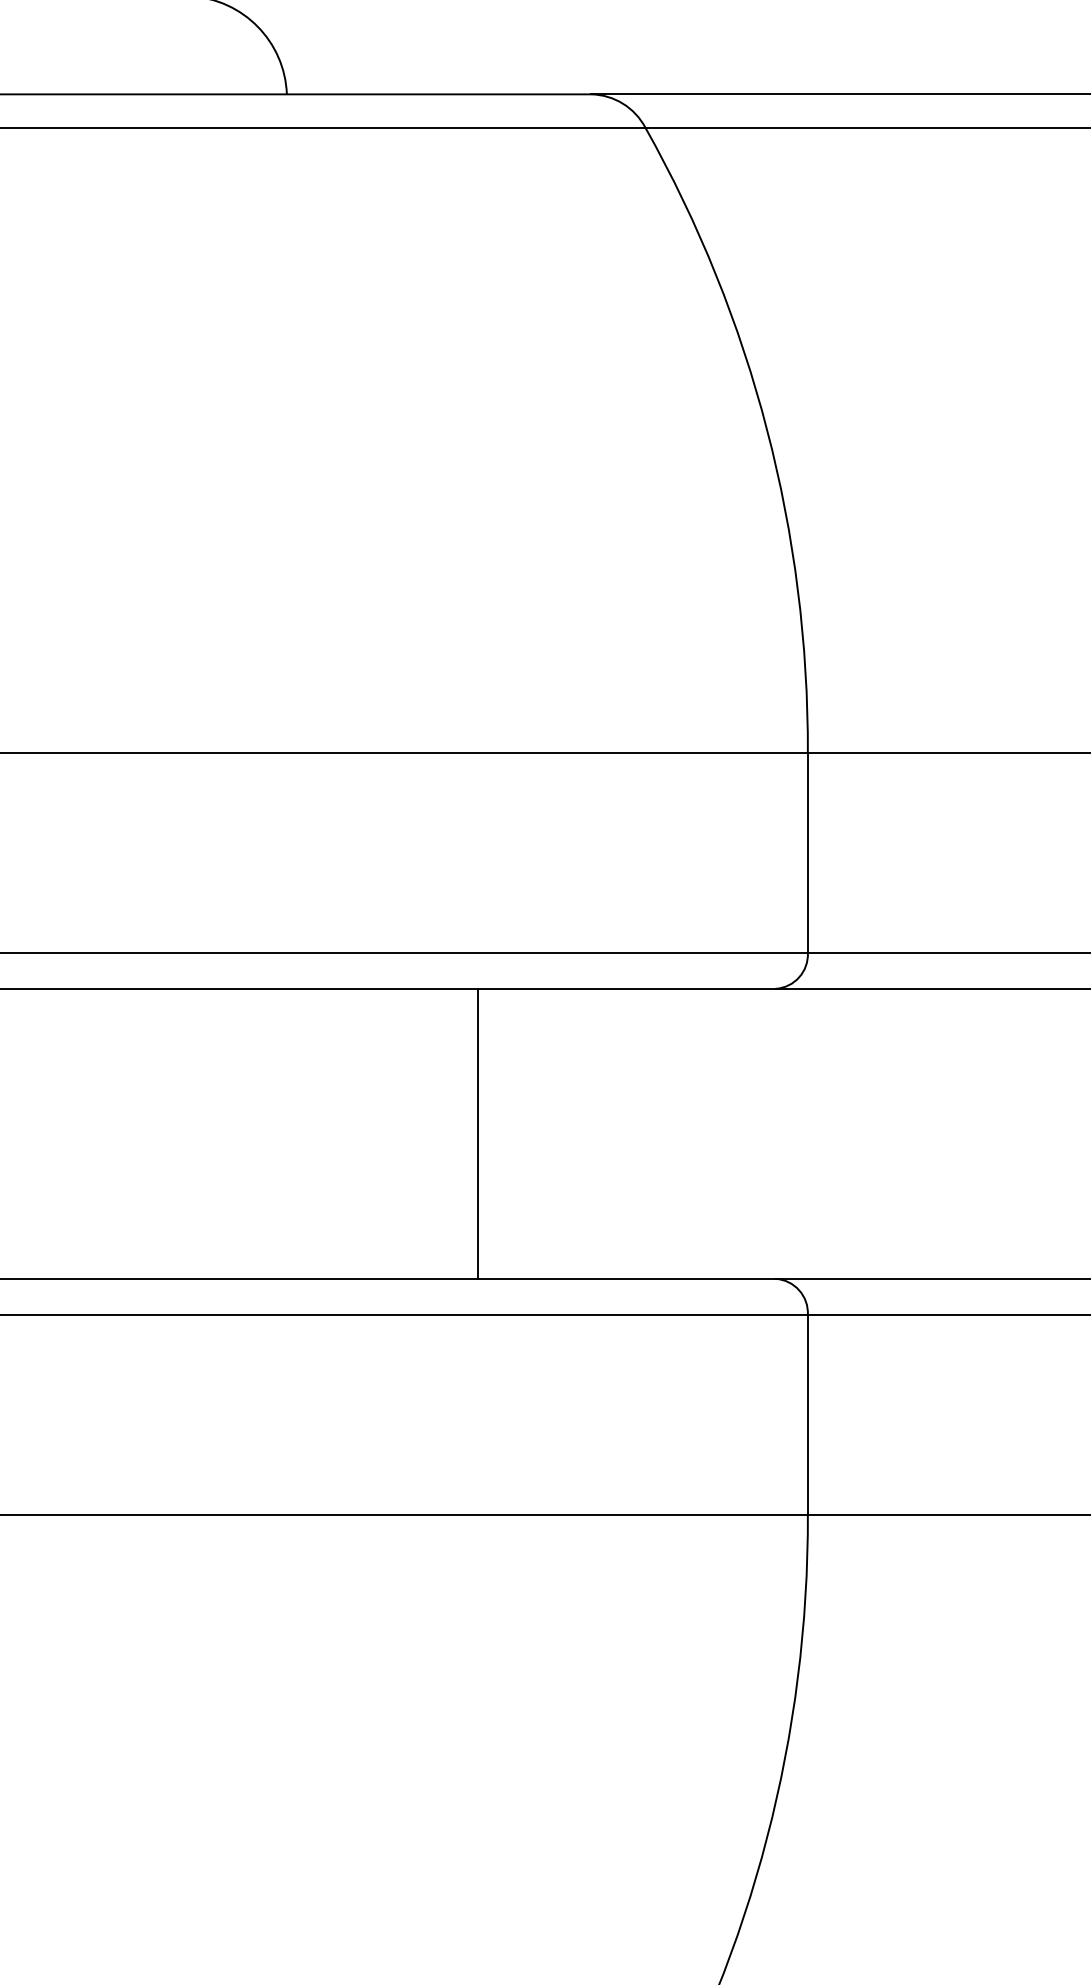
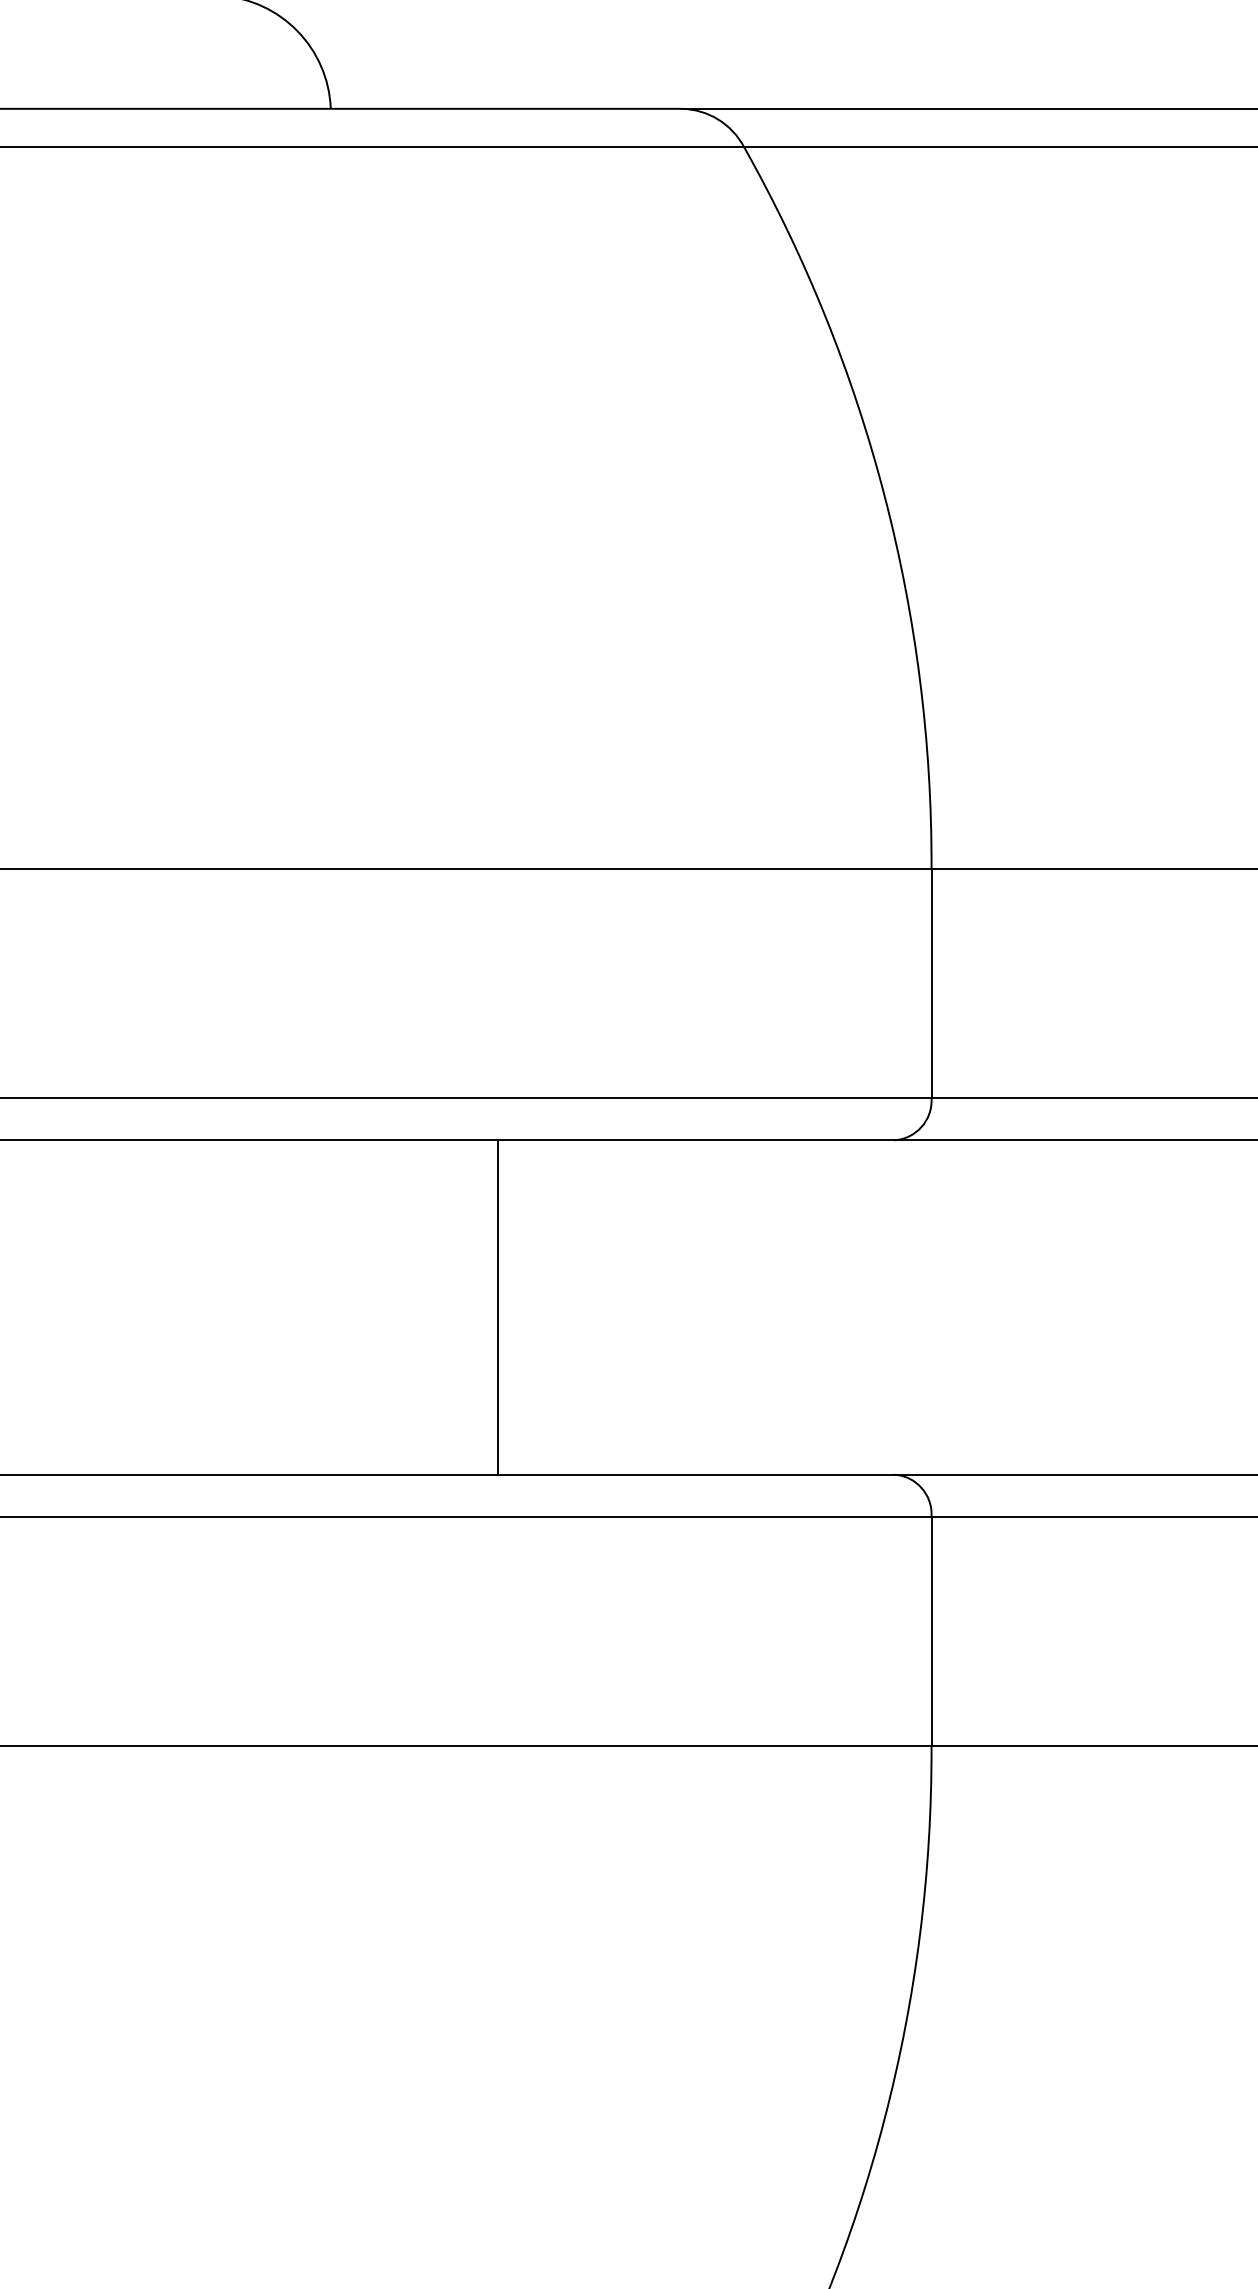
line: (478, 1133) -> (498, 1307), moved

